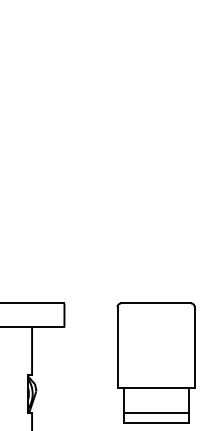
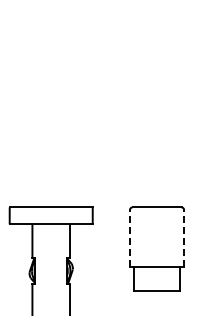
line: (116, 346) -> (129, 237), solid -> dashed
line: (195, 346) -> (184, 237), solid -> dashed
line: (155, 413) -> (156, 284), removed

